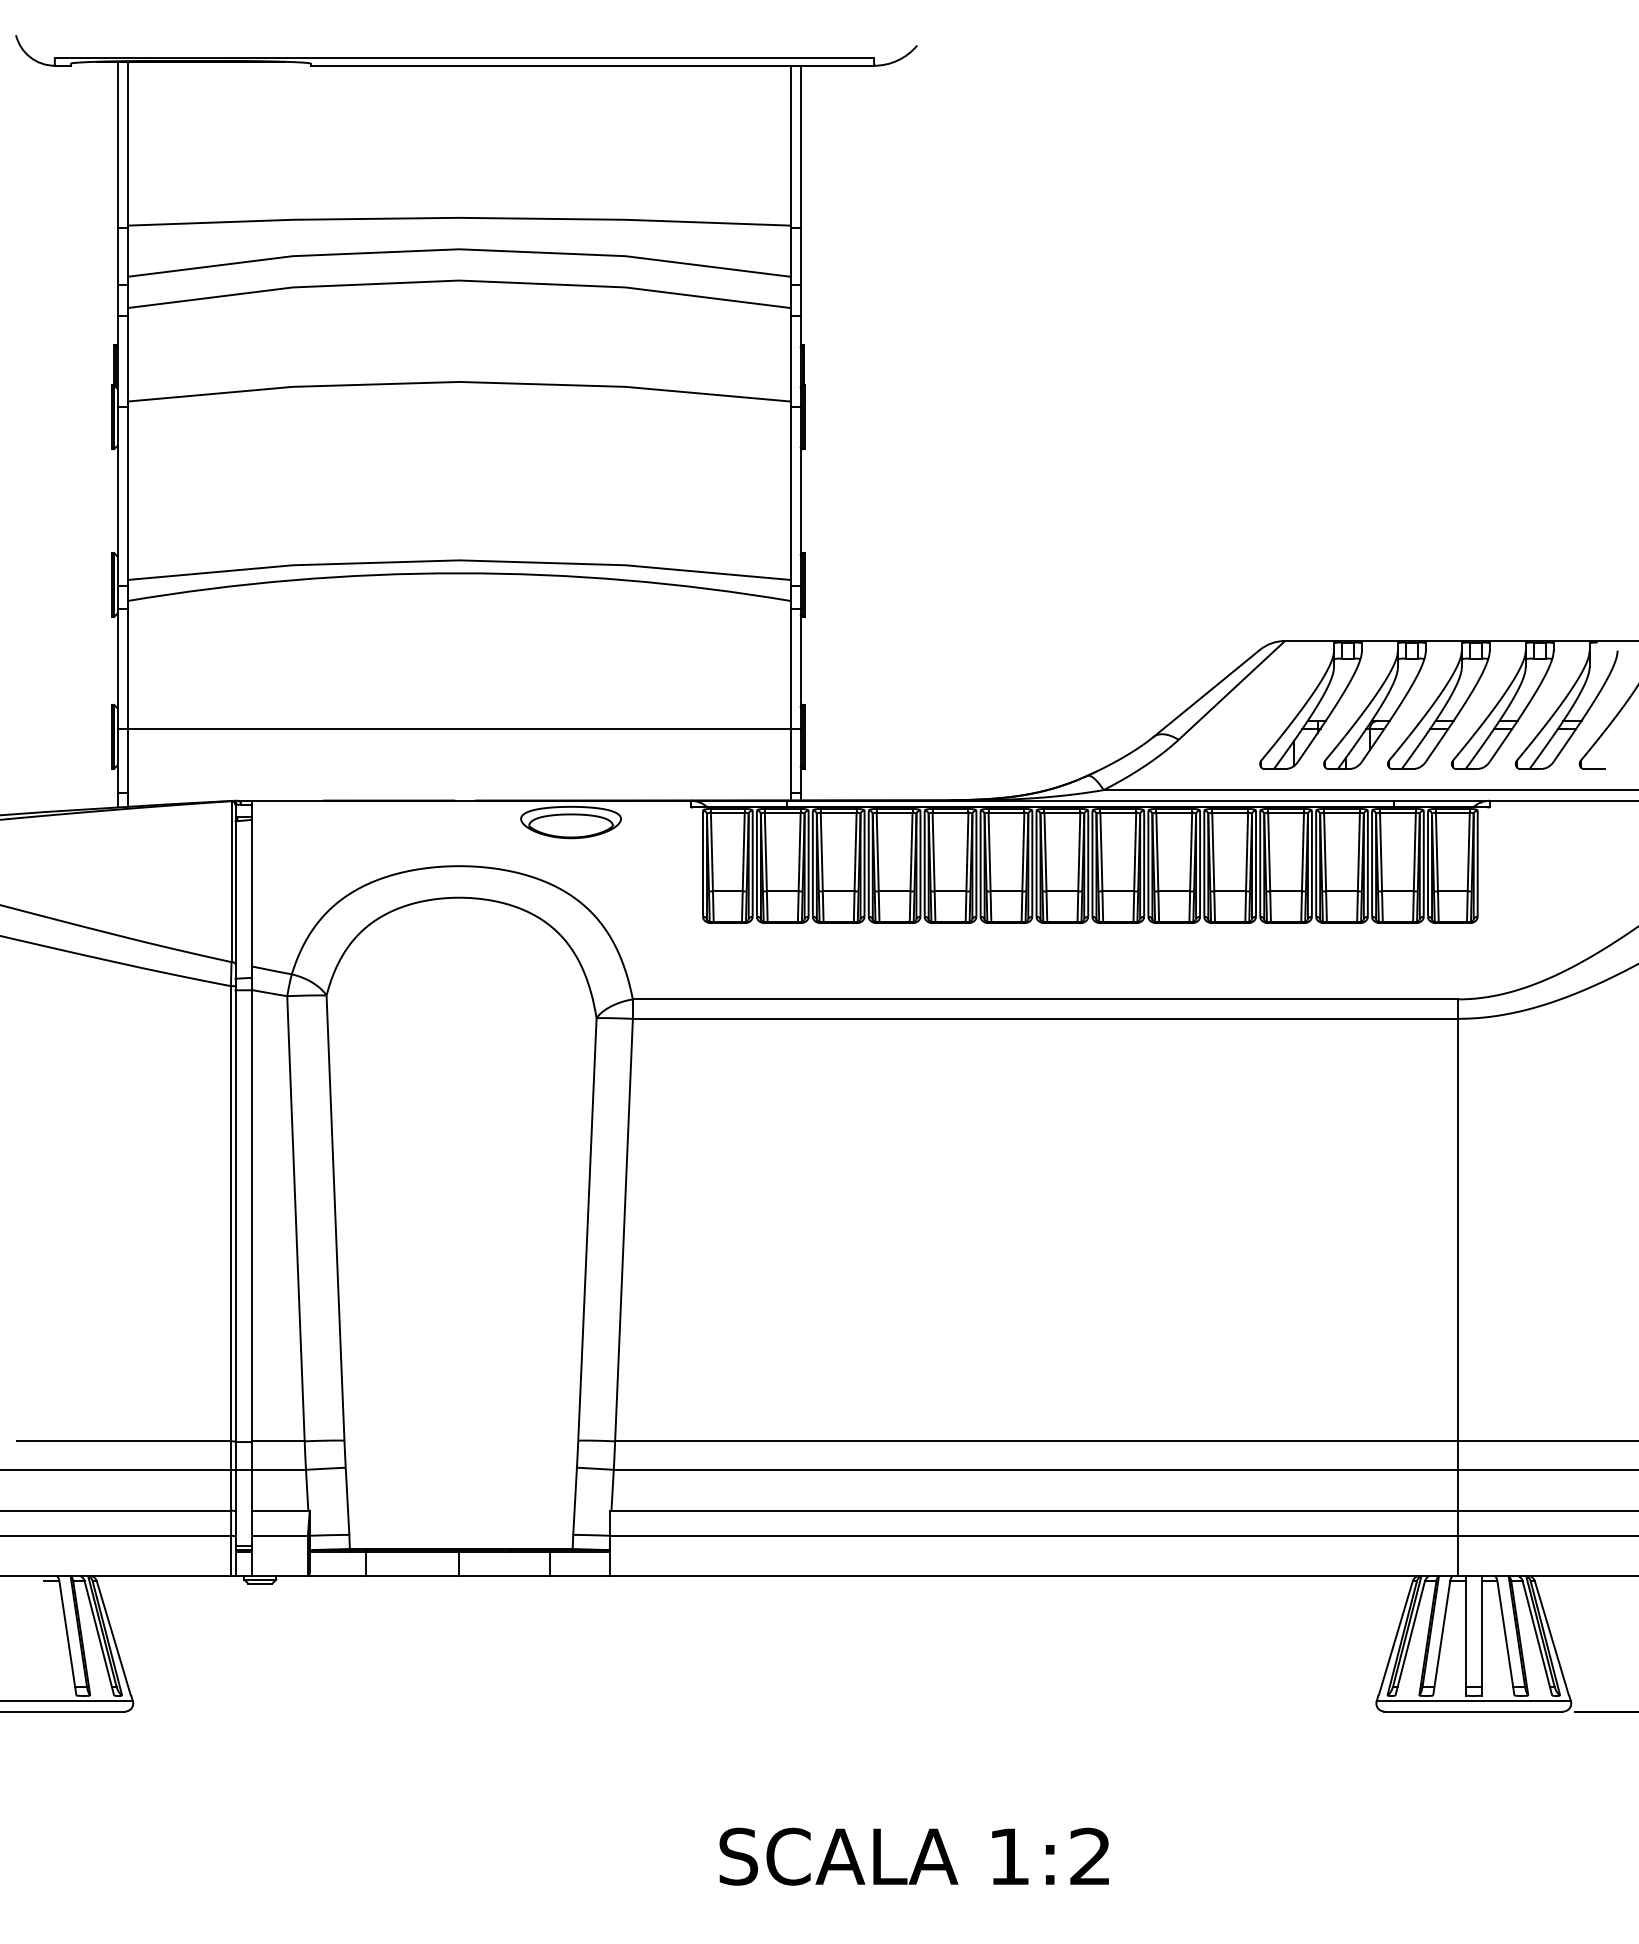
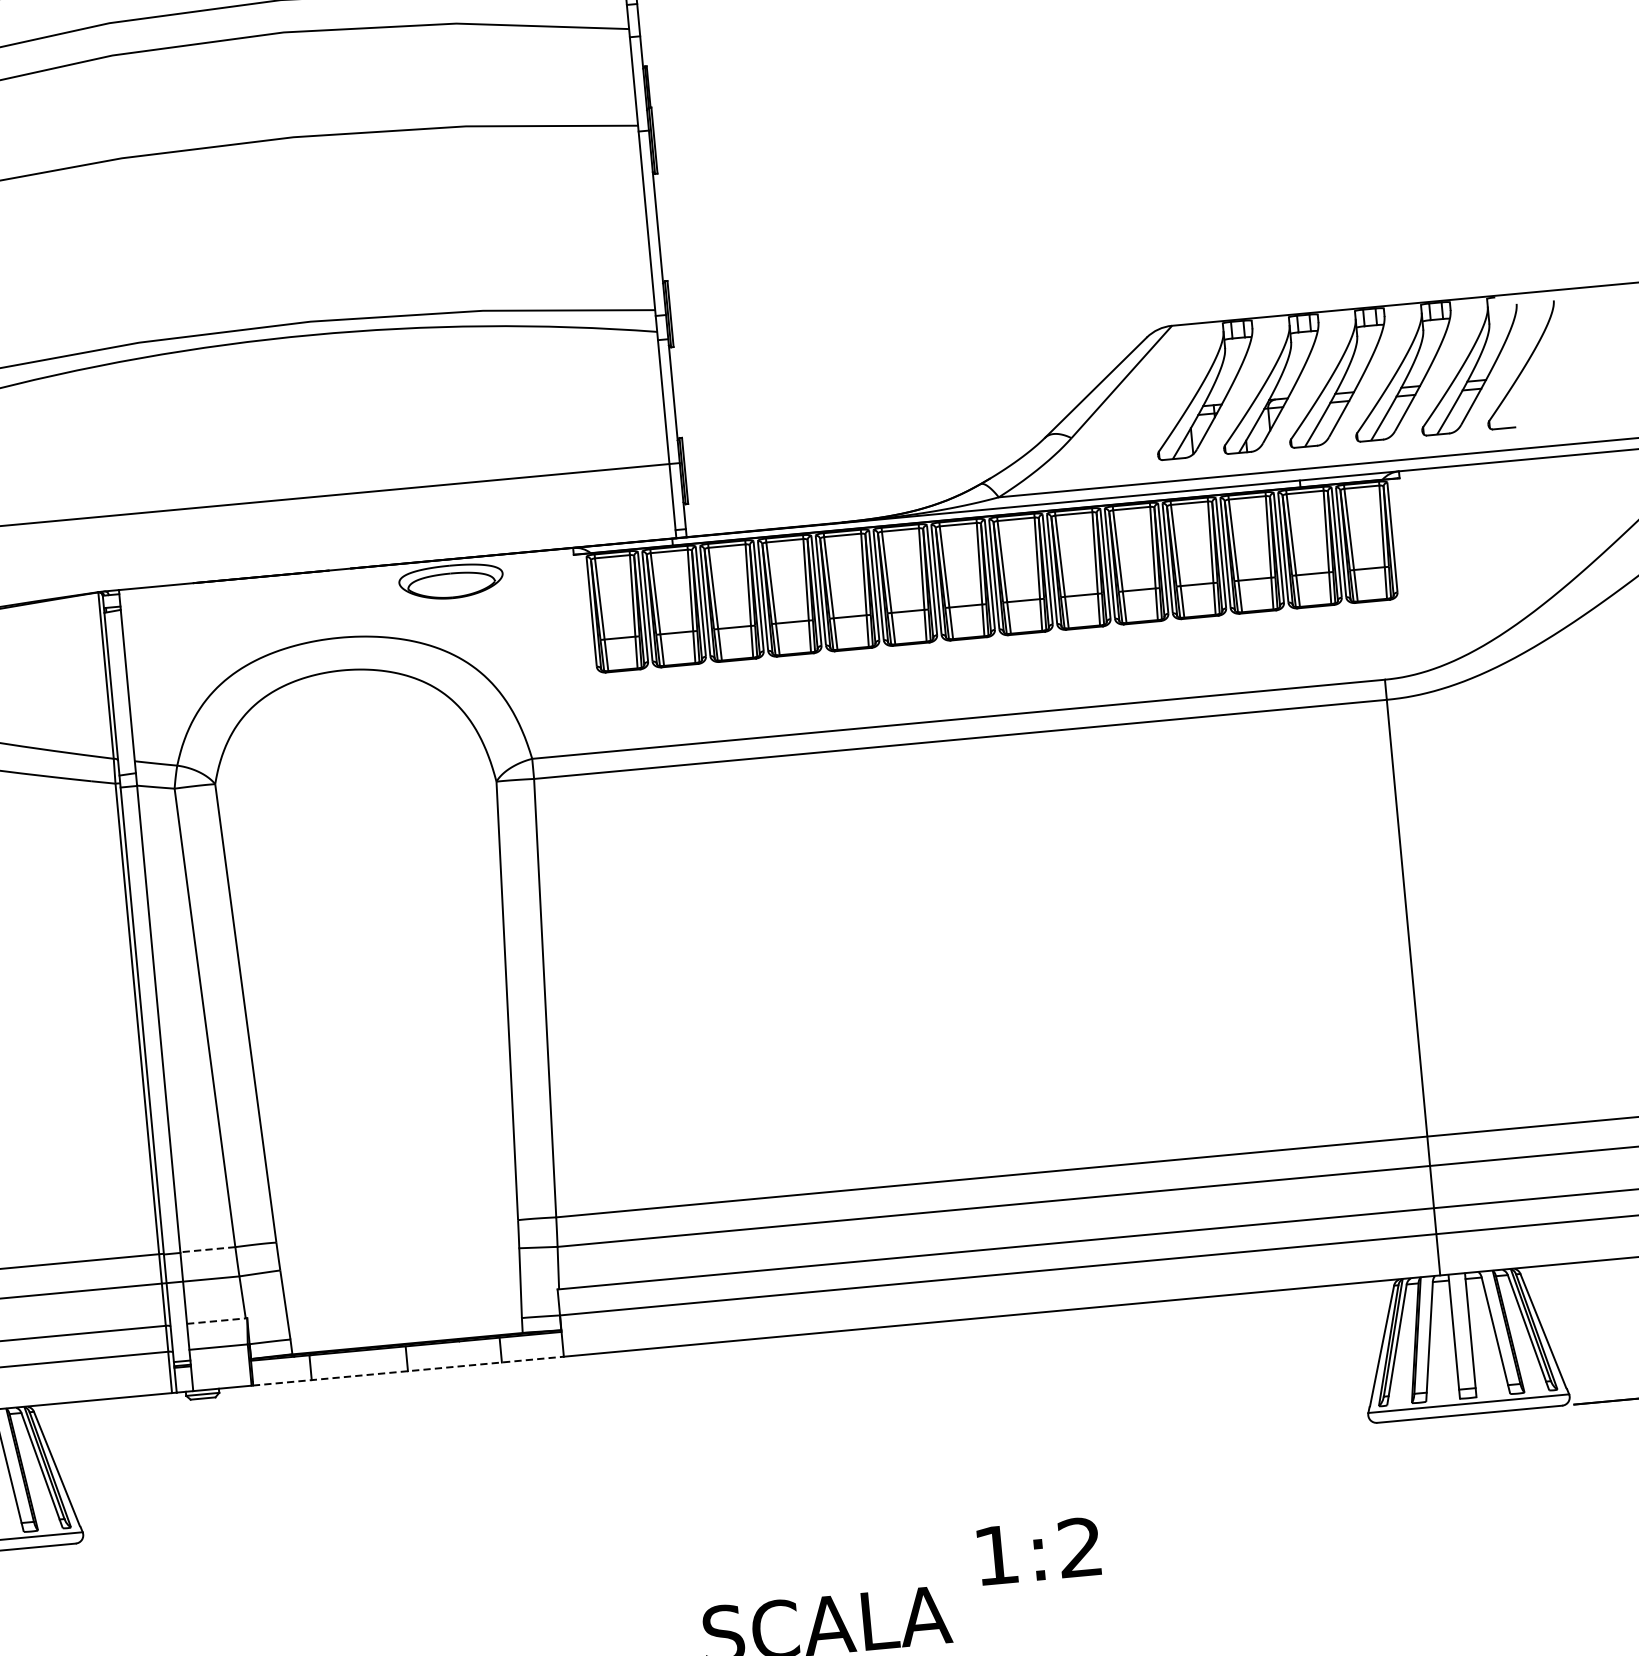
line: (278, 1441) -> (208, 1249), solid -> dashed
line: (281, 1510) -> (218, 1320), solid -> dashed
line: (460, 1575) -> (409, 1370), solid -> dashed
text: (1050, 1855) -> (1038, 1550), moved

